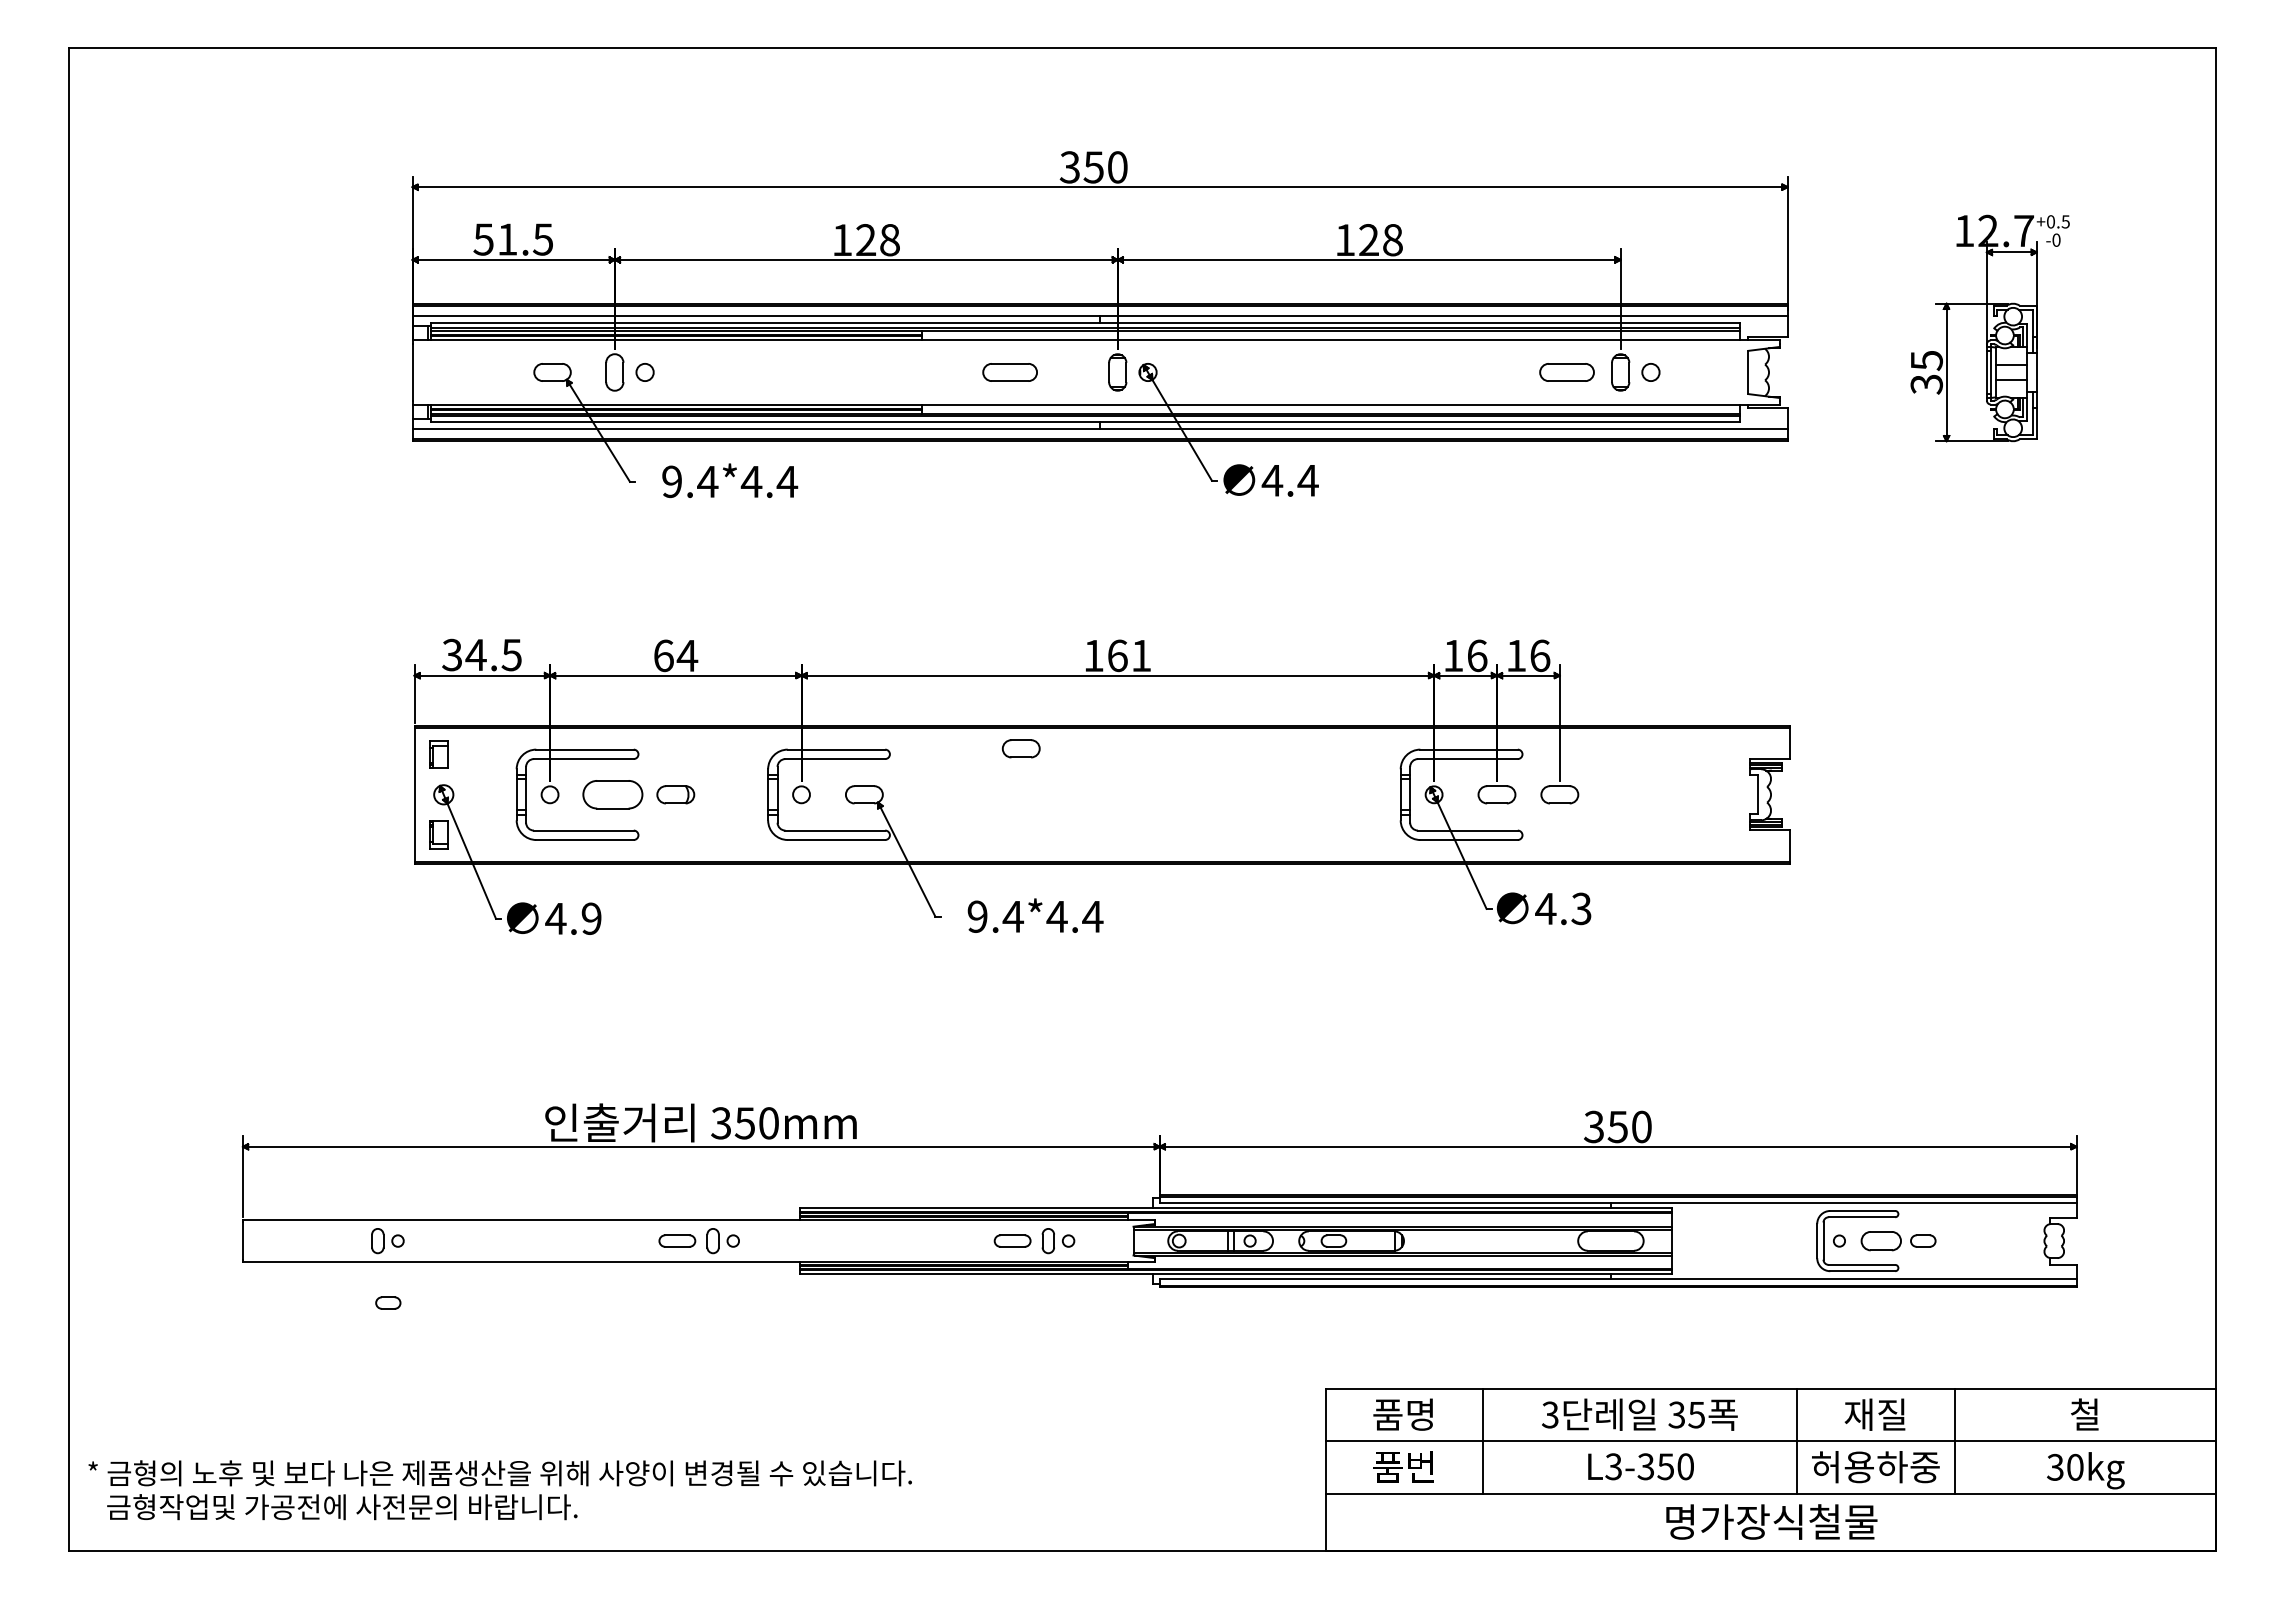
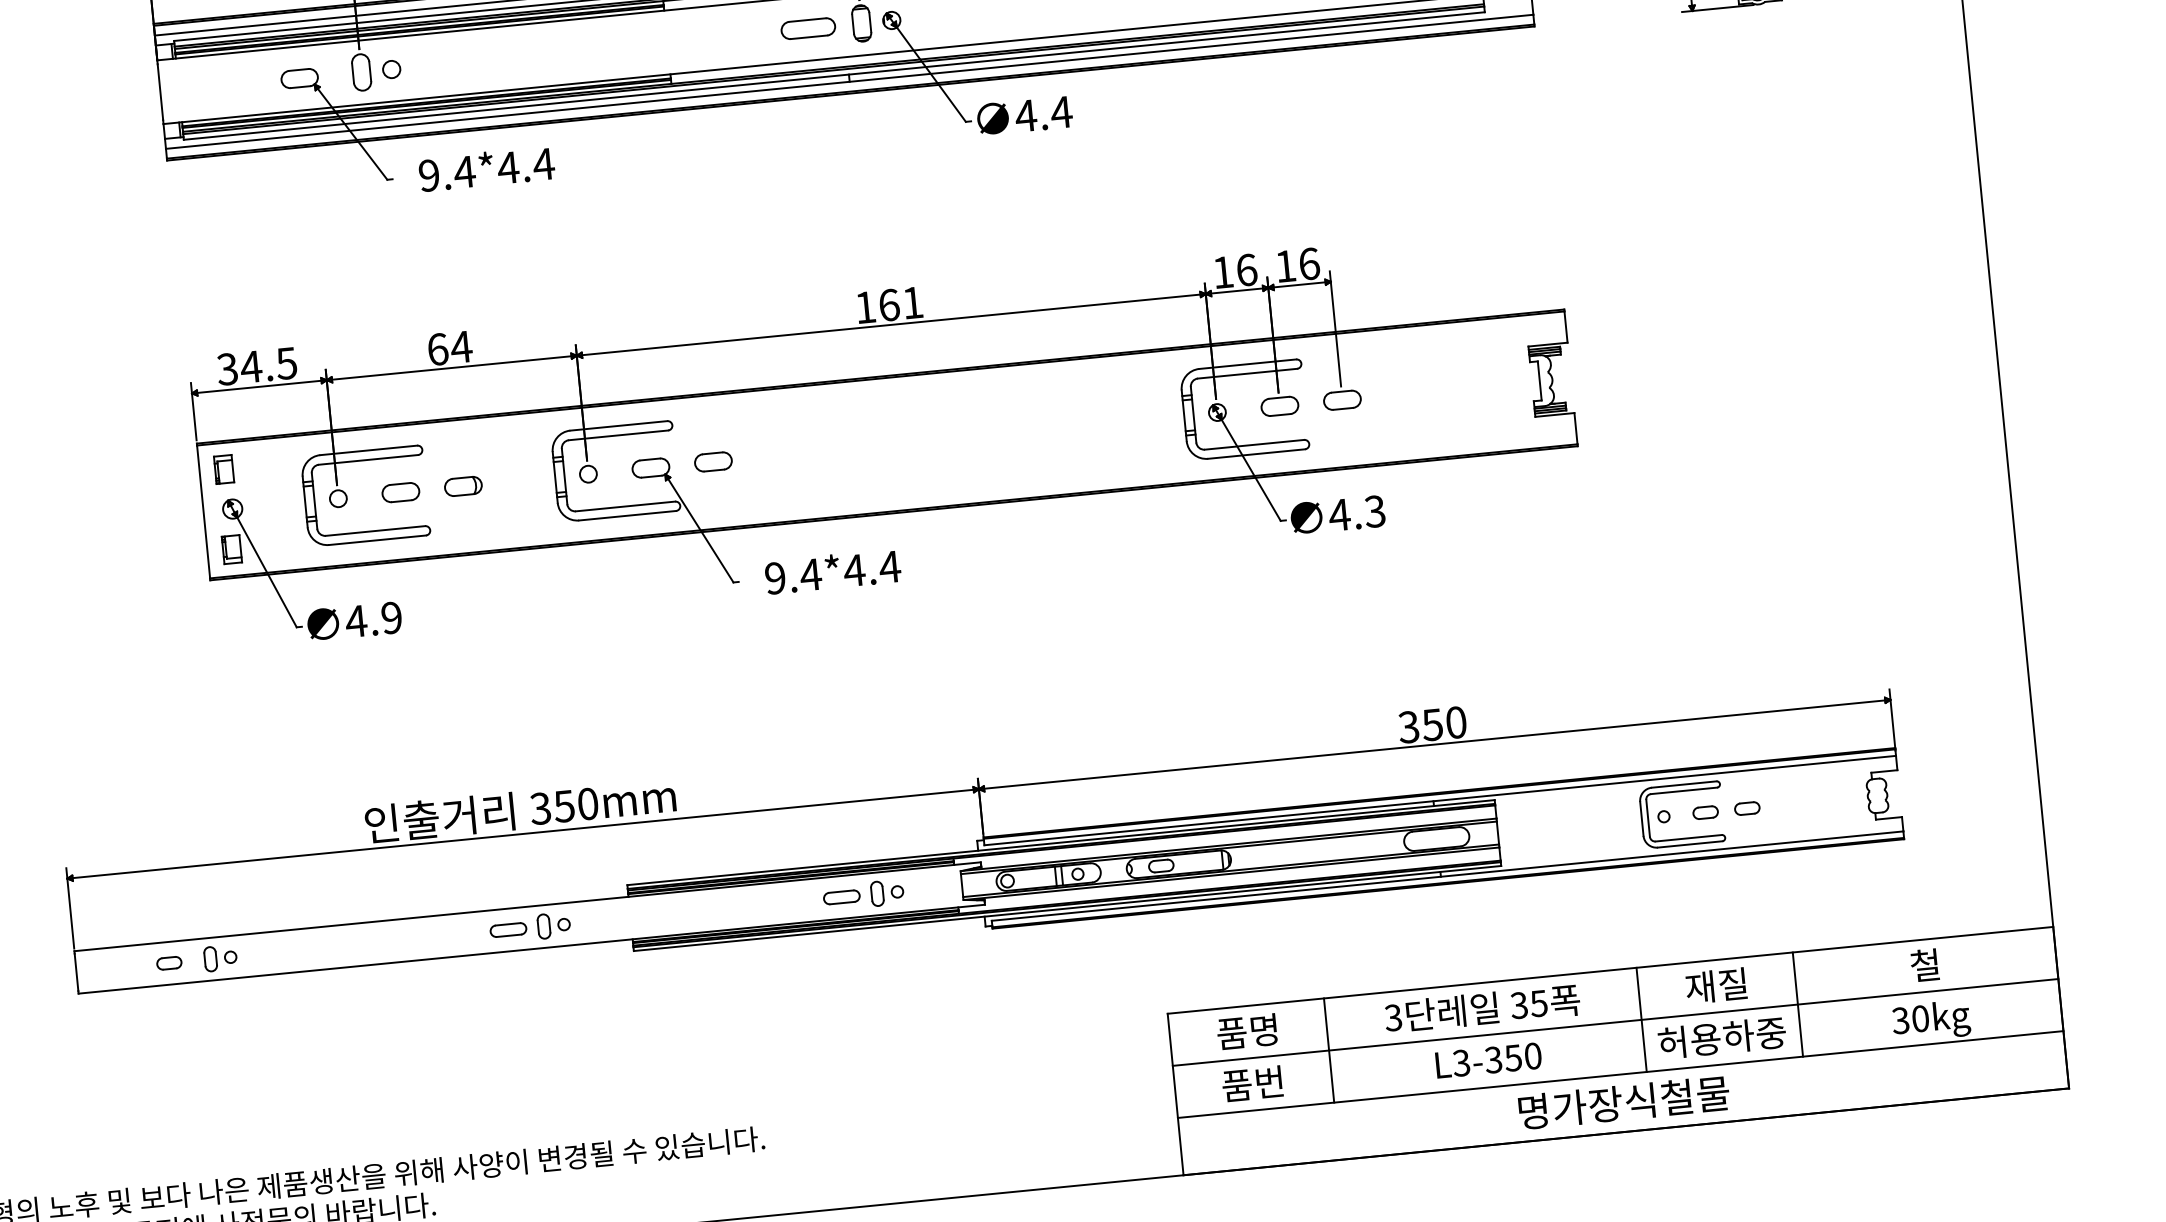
part: (1009, 372) -> (807, 28), moved
part: (1020, 748) -> (712, 461), moved
part: (612, 794) -> (400, 492), size x0.62
part: (1881, 1240) -> (1705, 812), size x0.62
part: (388, 1302) -> (169, 962), moved

